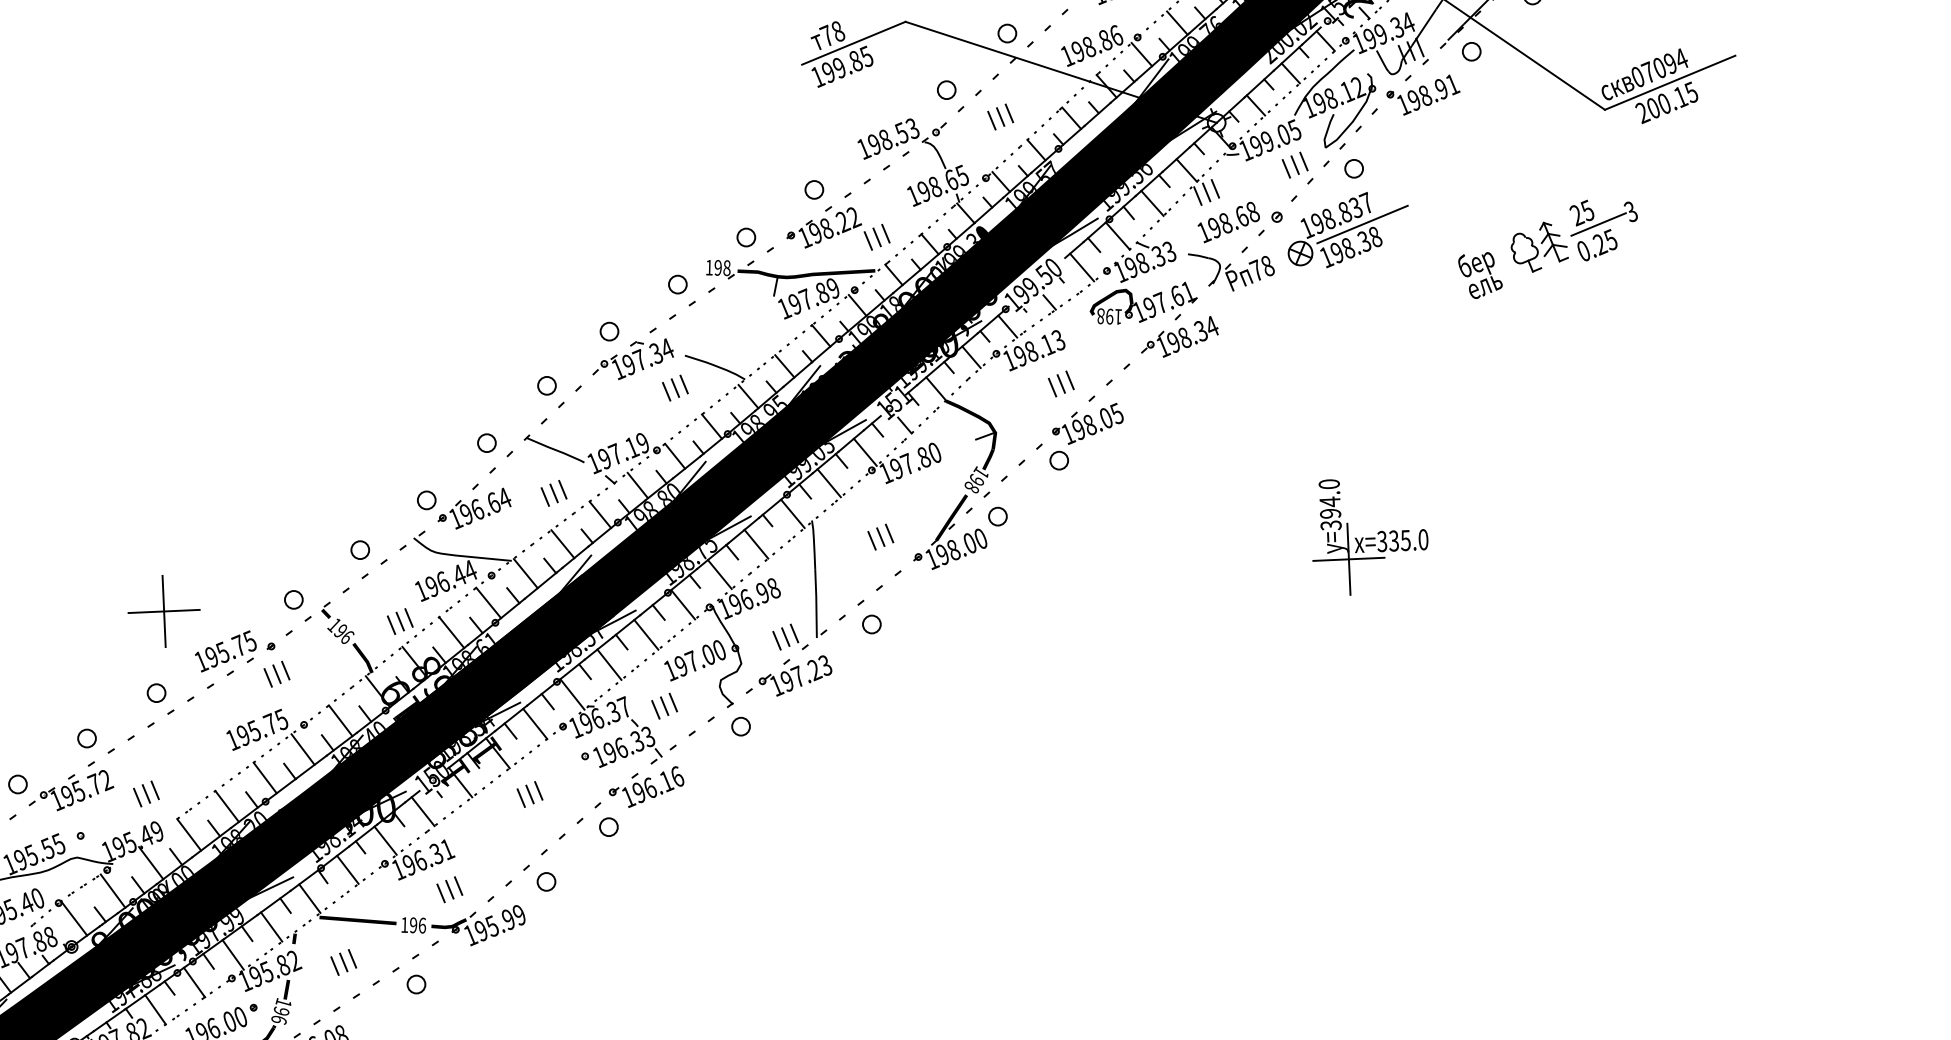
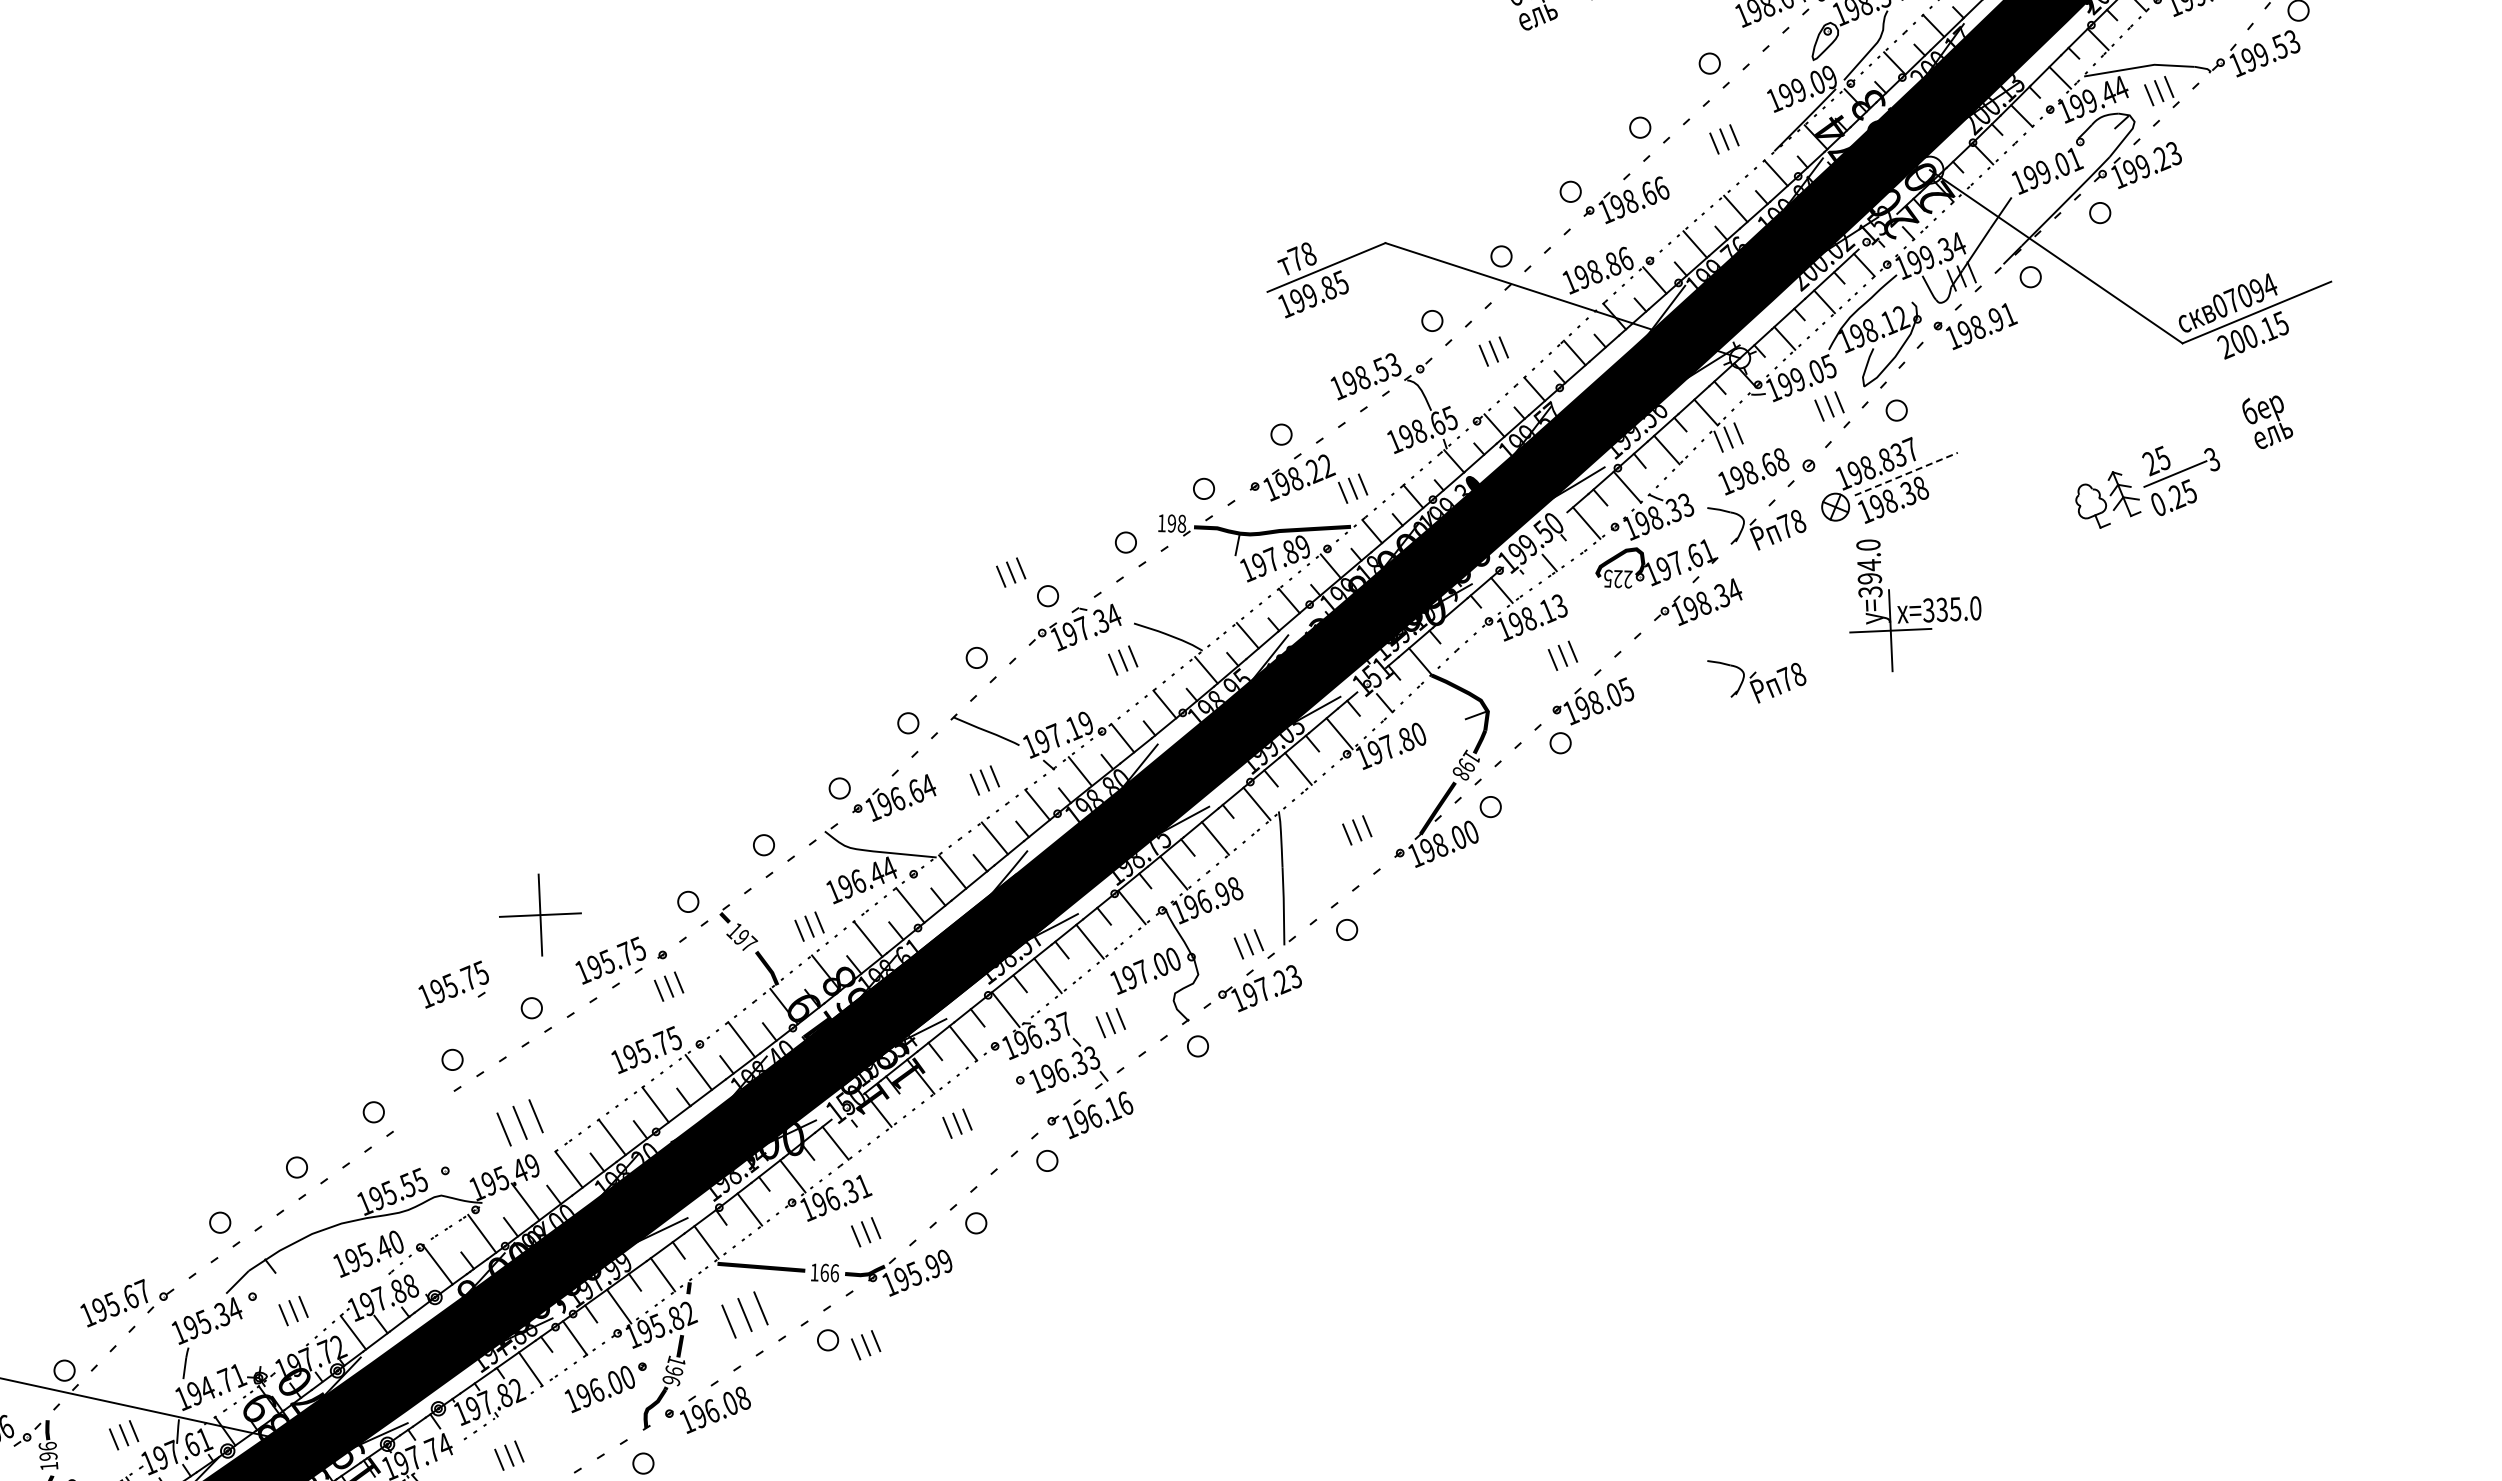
line: (1362, 224) -> (1906, 474), solid -> dashed
text: (1480, 274) -> (2267, 421), moved
part: (577, 310) -> (1011, 572), added
text: (1110, 316) -> (1618, 578), 198 -> 225
line: (971, 357) -> (1460, 625), removed
part: (1231, 406) -> (1756, 681), added
part: (1370, 537) -> (1915, 605), moved
text: (348, 636) -> (750, 943), 196 -> 197
part: (87, 672) -> (453, 984), added
part: (77, 789) -> (441, 1118), removed
part: (146, 794) -> (520, 1123), size x1.6
text: (413, 925) -> (824, 1272), 196 -> 166
part: (344, 962) -> (745, 1315), size x1.6
part: (450, 989) -> (866, 1345), added

